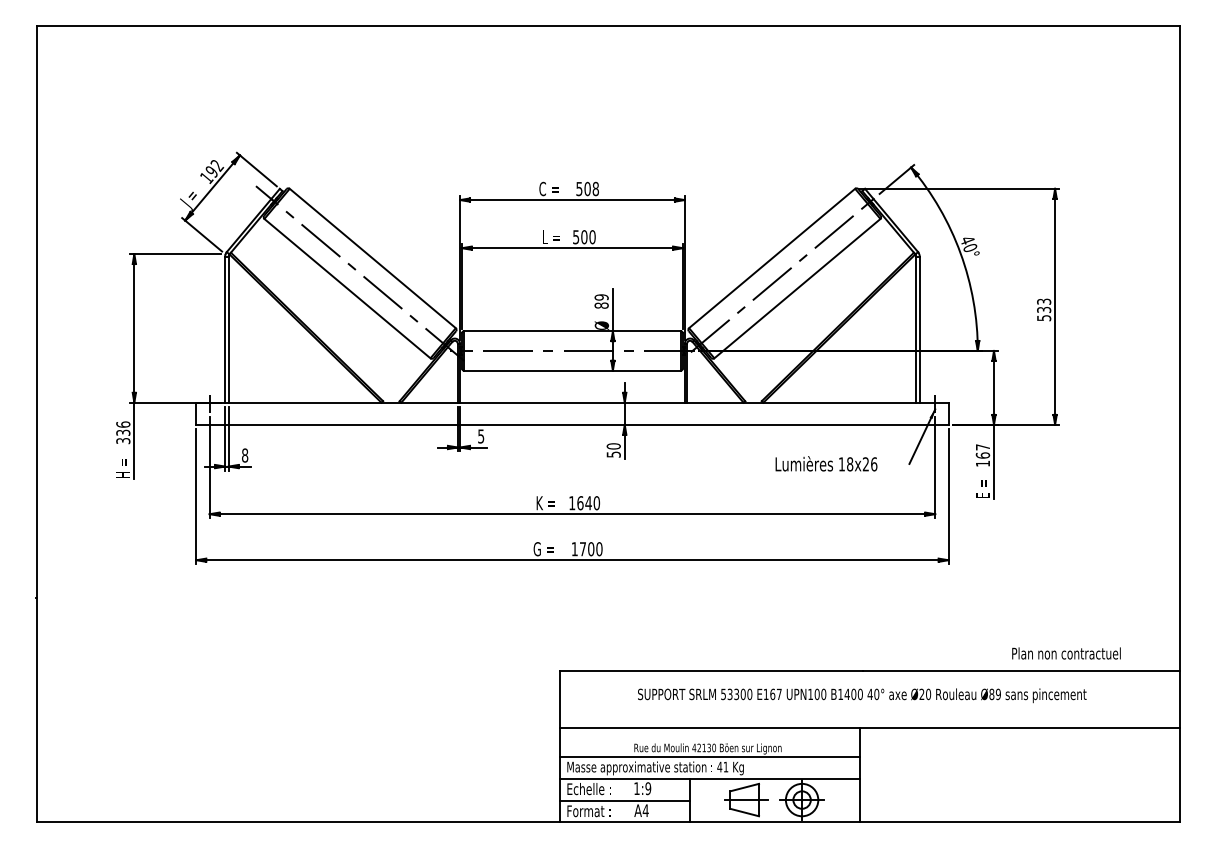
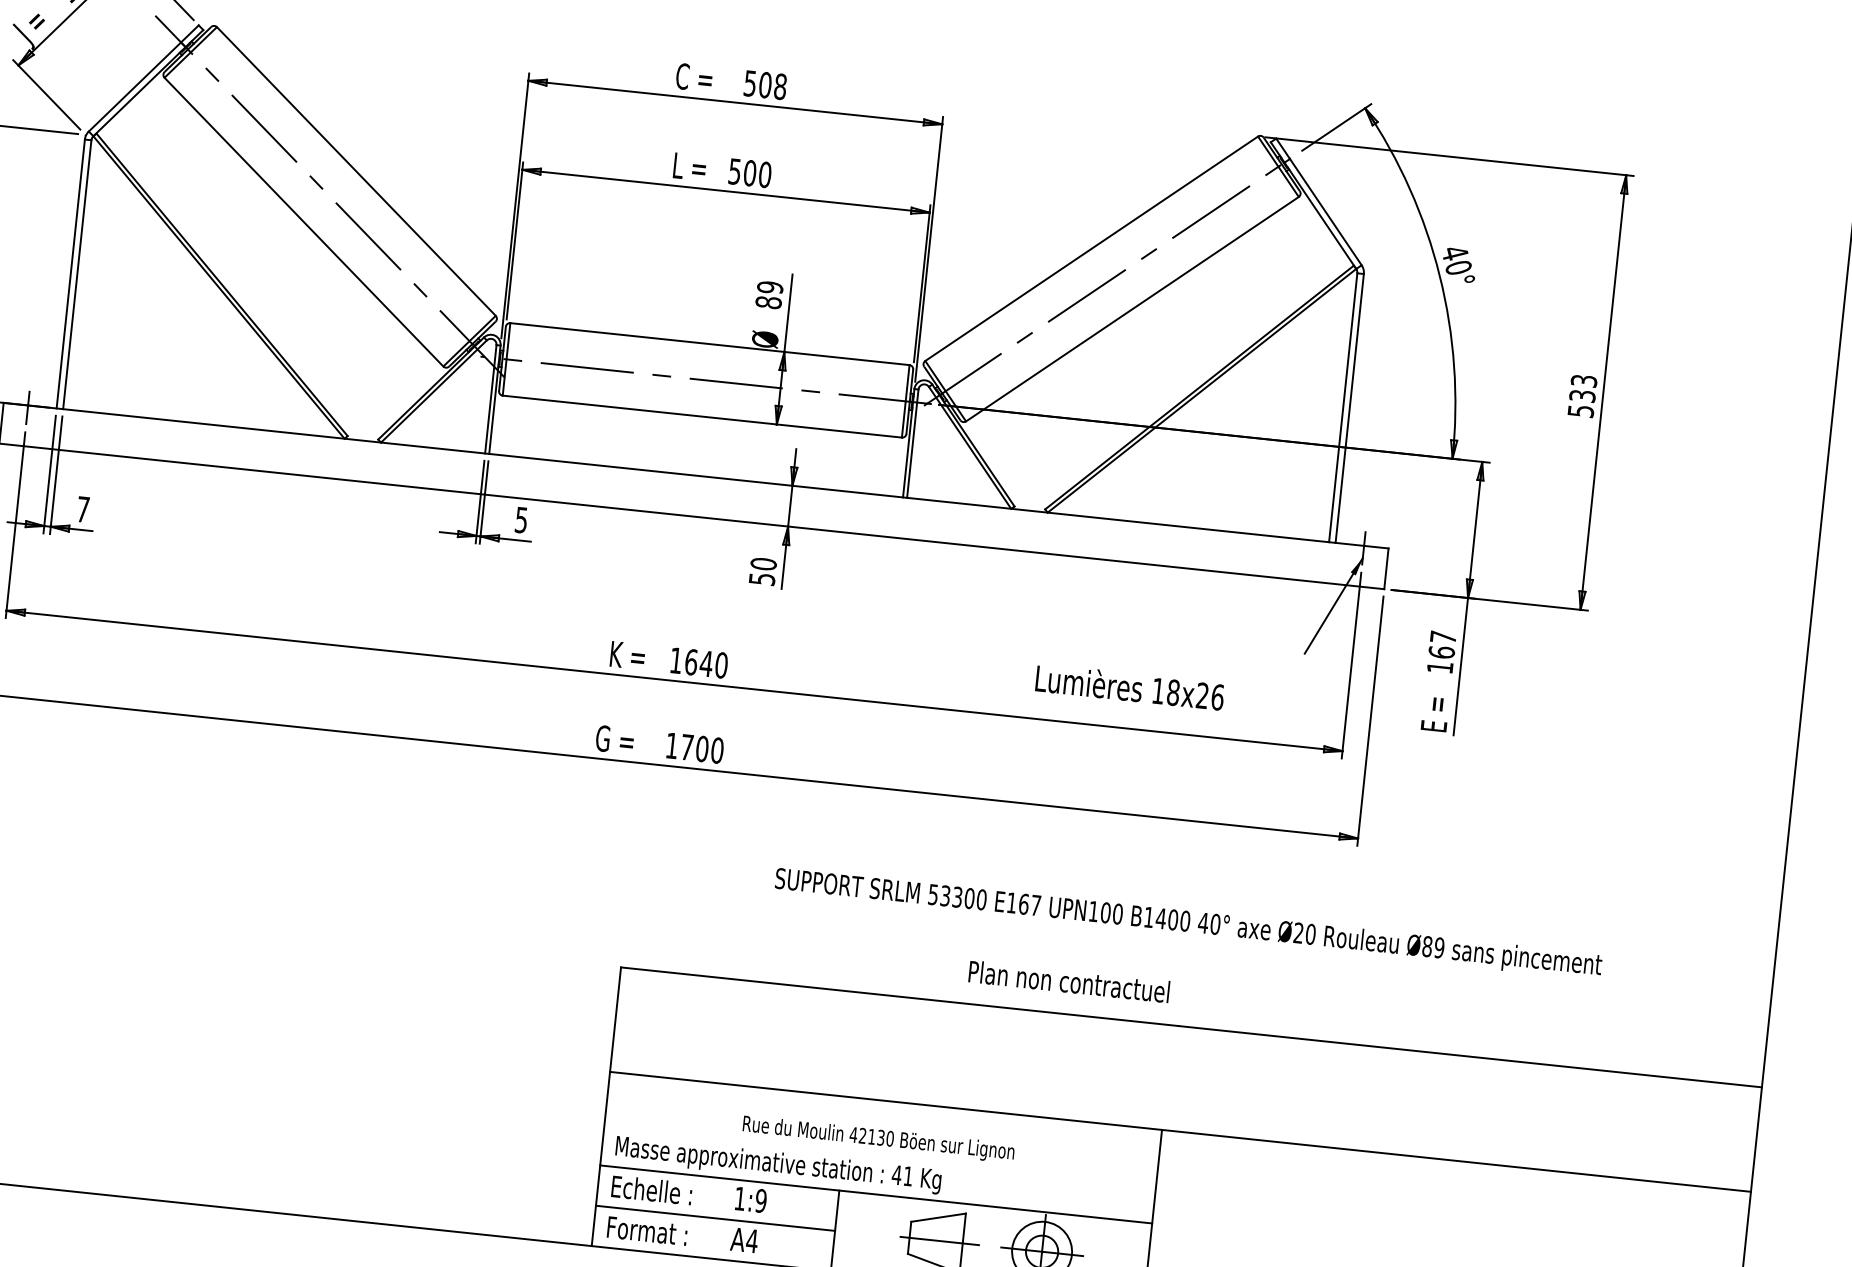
text: (245, 455) -> (83, 509), 8 -> 7
text: (826, 463) -> (1130, 686), moved
text: (1066, 653) -> (1069, 981), moved
text: (862, 695) -> (1188, 923), moved
line: (709, 756) -> (879, 1153), removed

